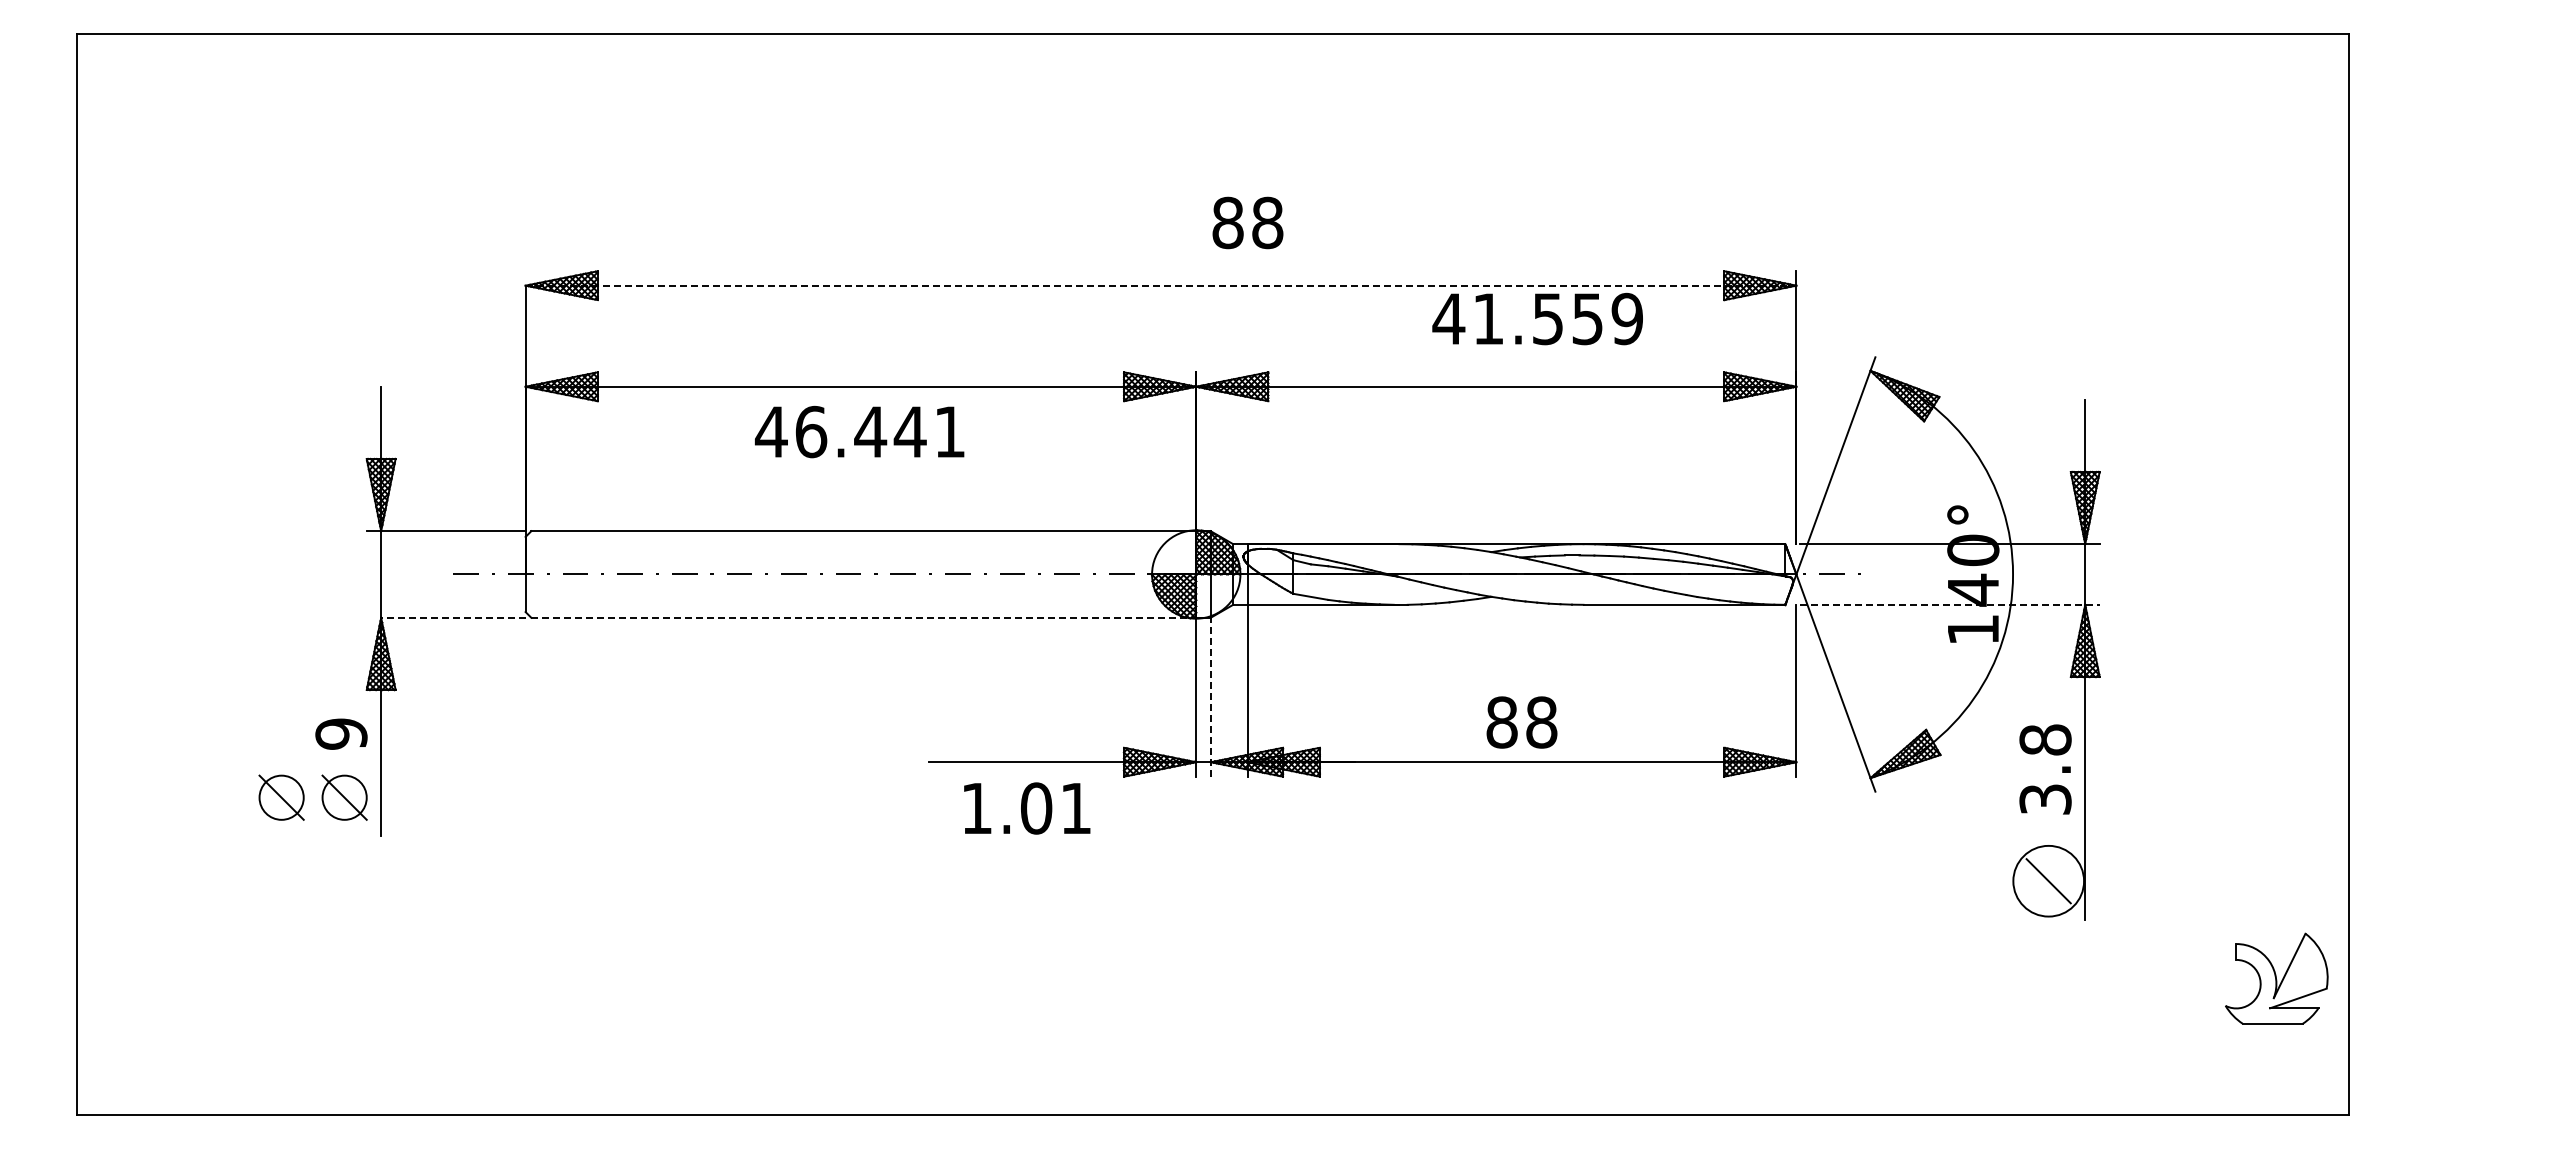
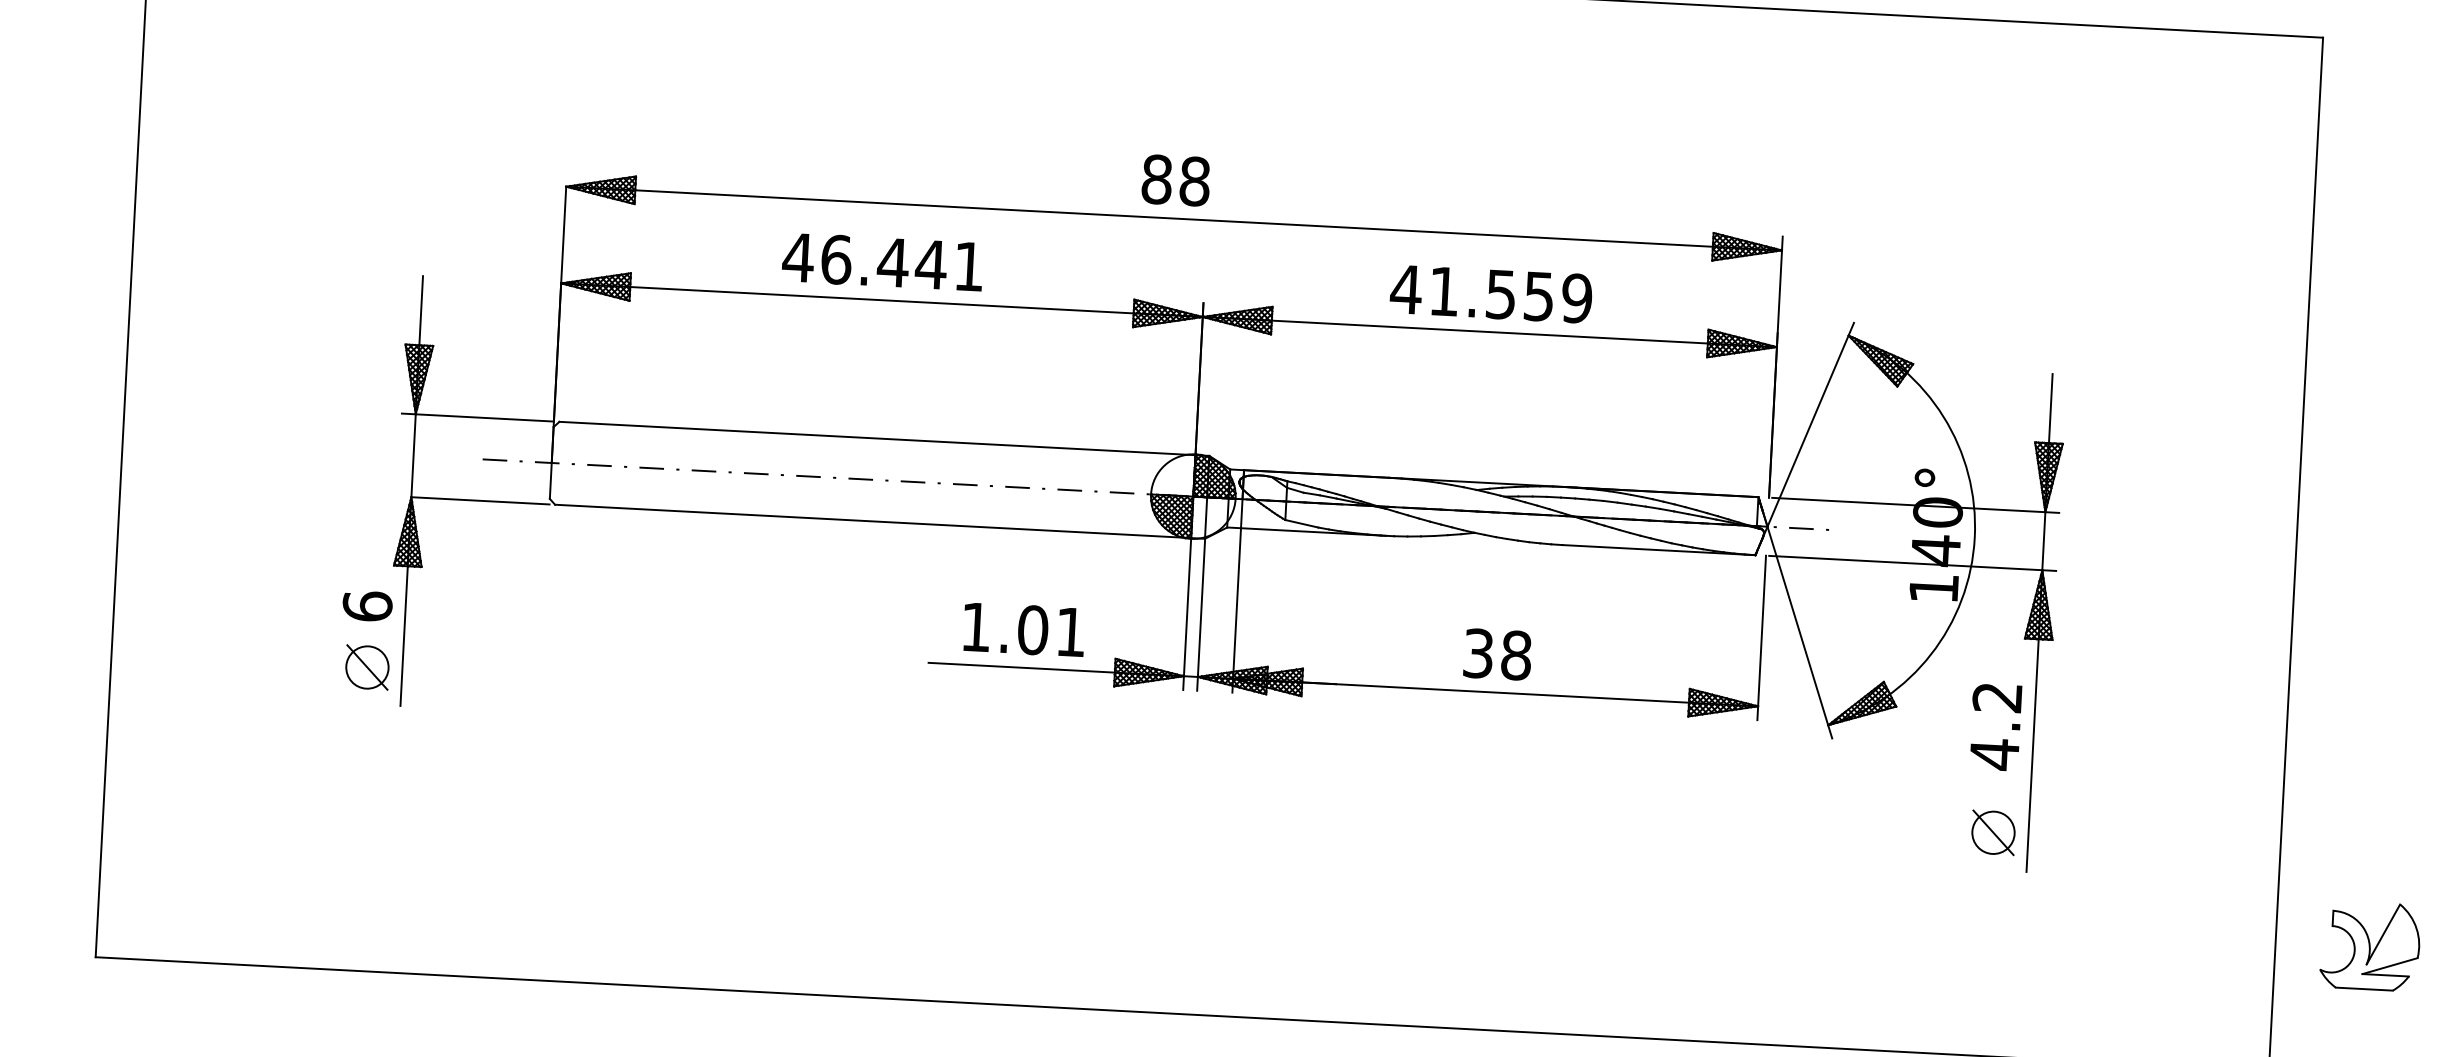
text: (1247, 222) -> (1175, 180), moved
line: (1161, 285) -> (1174, 218), dashed -> solid
text: (1537, 318) -> (1491, 293), moved
text: (859, 431) -> (882, 261), moved
line: (1949, 604) -> (1912, 563), dashed -> solid
line: (452, 617) -> (479, 500), dashed -> solid
line: (864, 617) -> (873, 521), dashed -> solid
line: (1210, 696) -> (1200, 614), dashed -> solid
text: (1501, 722) -> (1477, 653), 88 -> 38
text: (341, 733) -> (367, 605), 9 -> 6
text: (2045, 770) -> (1995, 726), 3.8 -> 4.2
part: (281, 797) -> (307, 664), removed
text: (1027, 808) -> (1024, 629), moved
circle: (2048, 881) -> (1993, 833), size x0.62
part: (2276, 978) -> (2370, 945), moved

